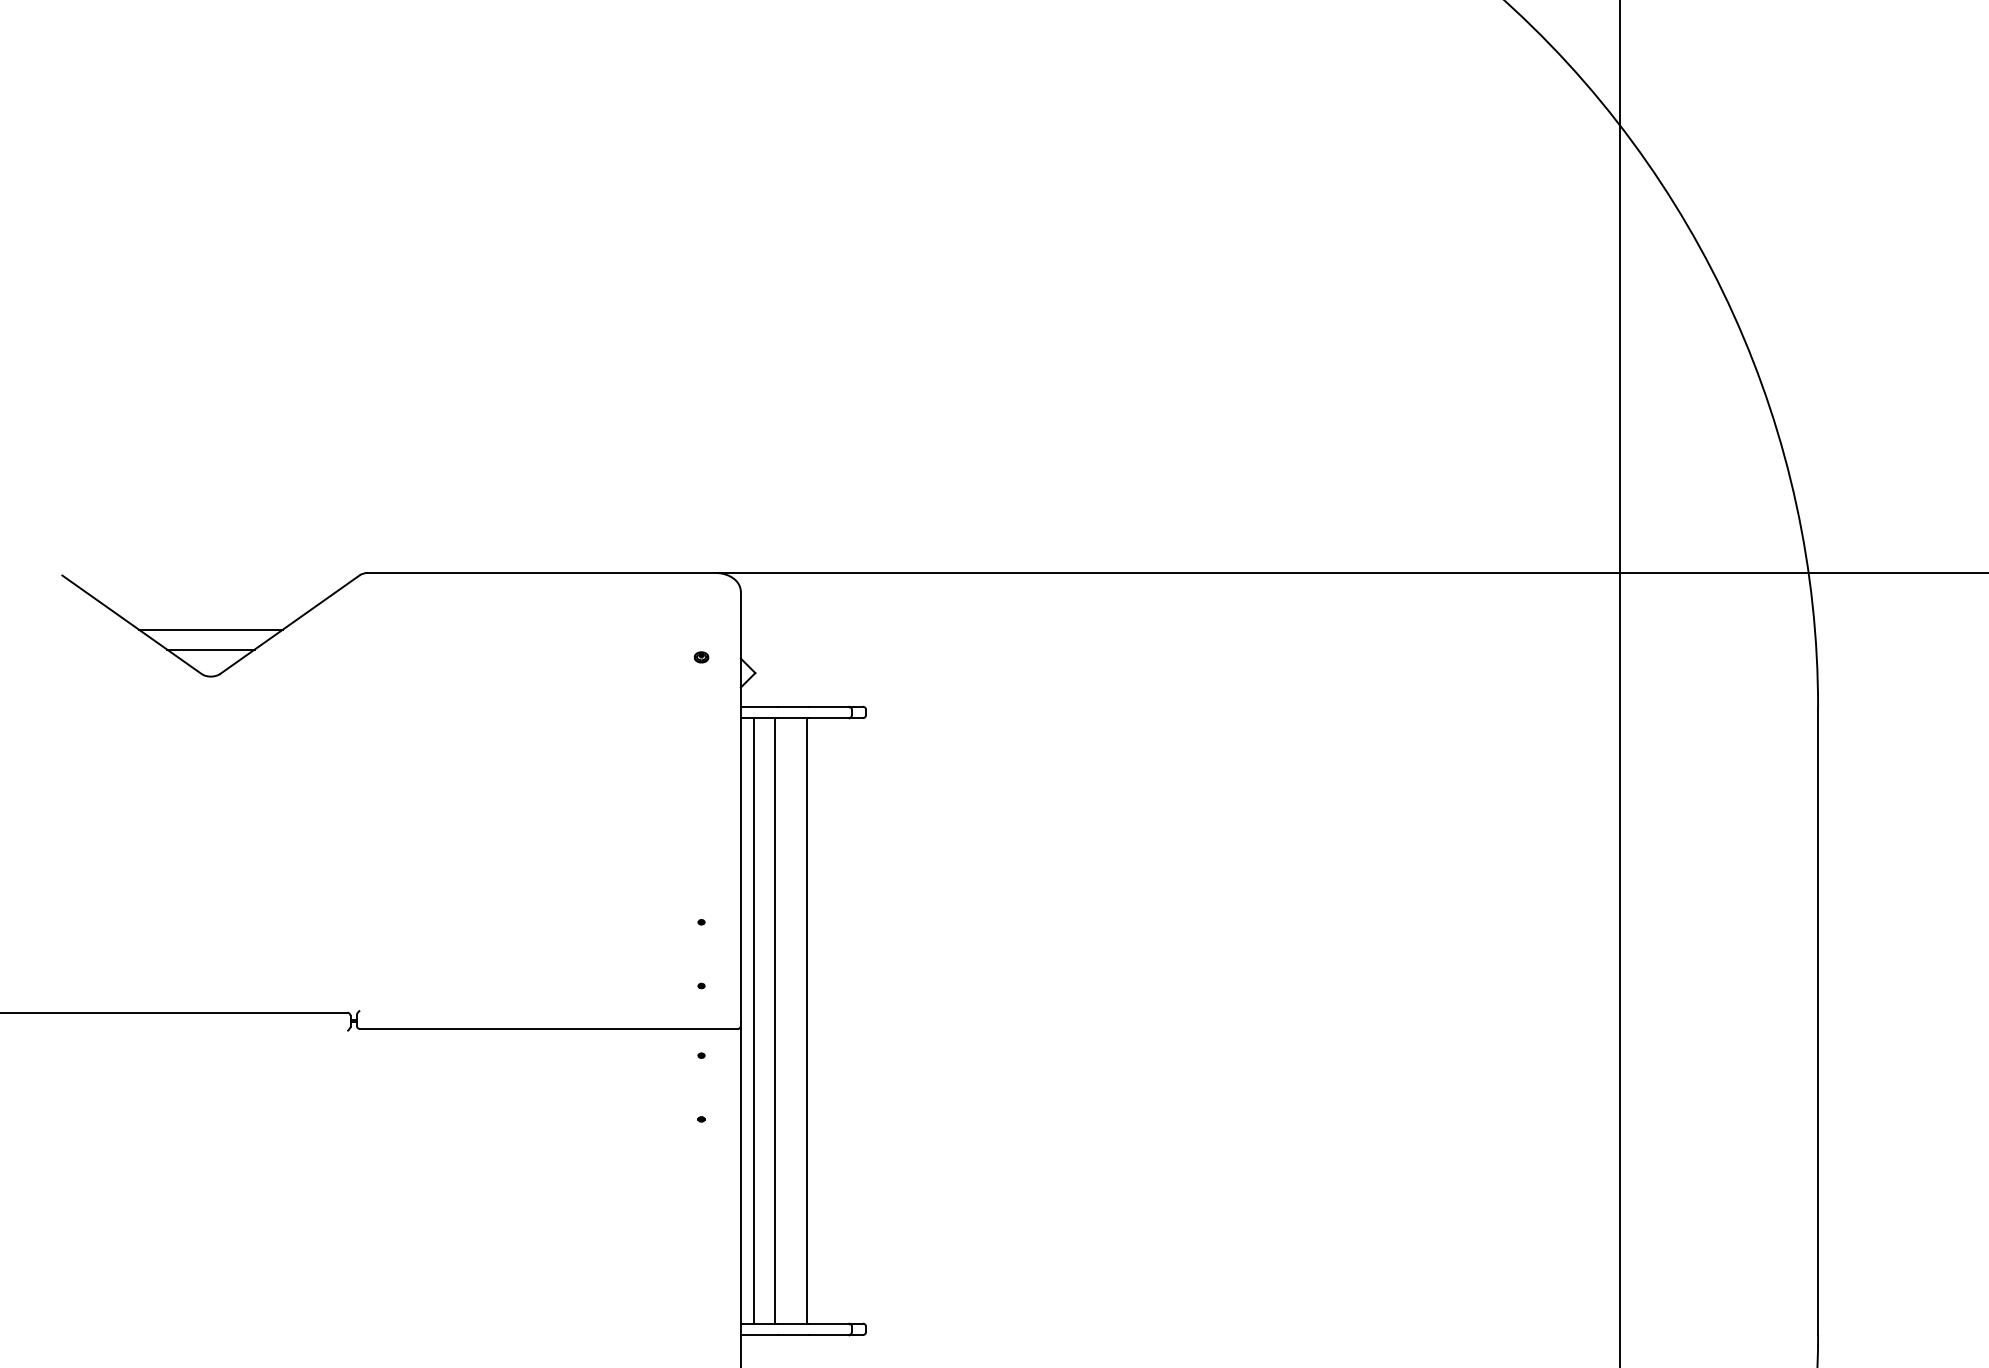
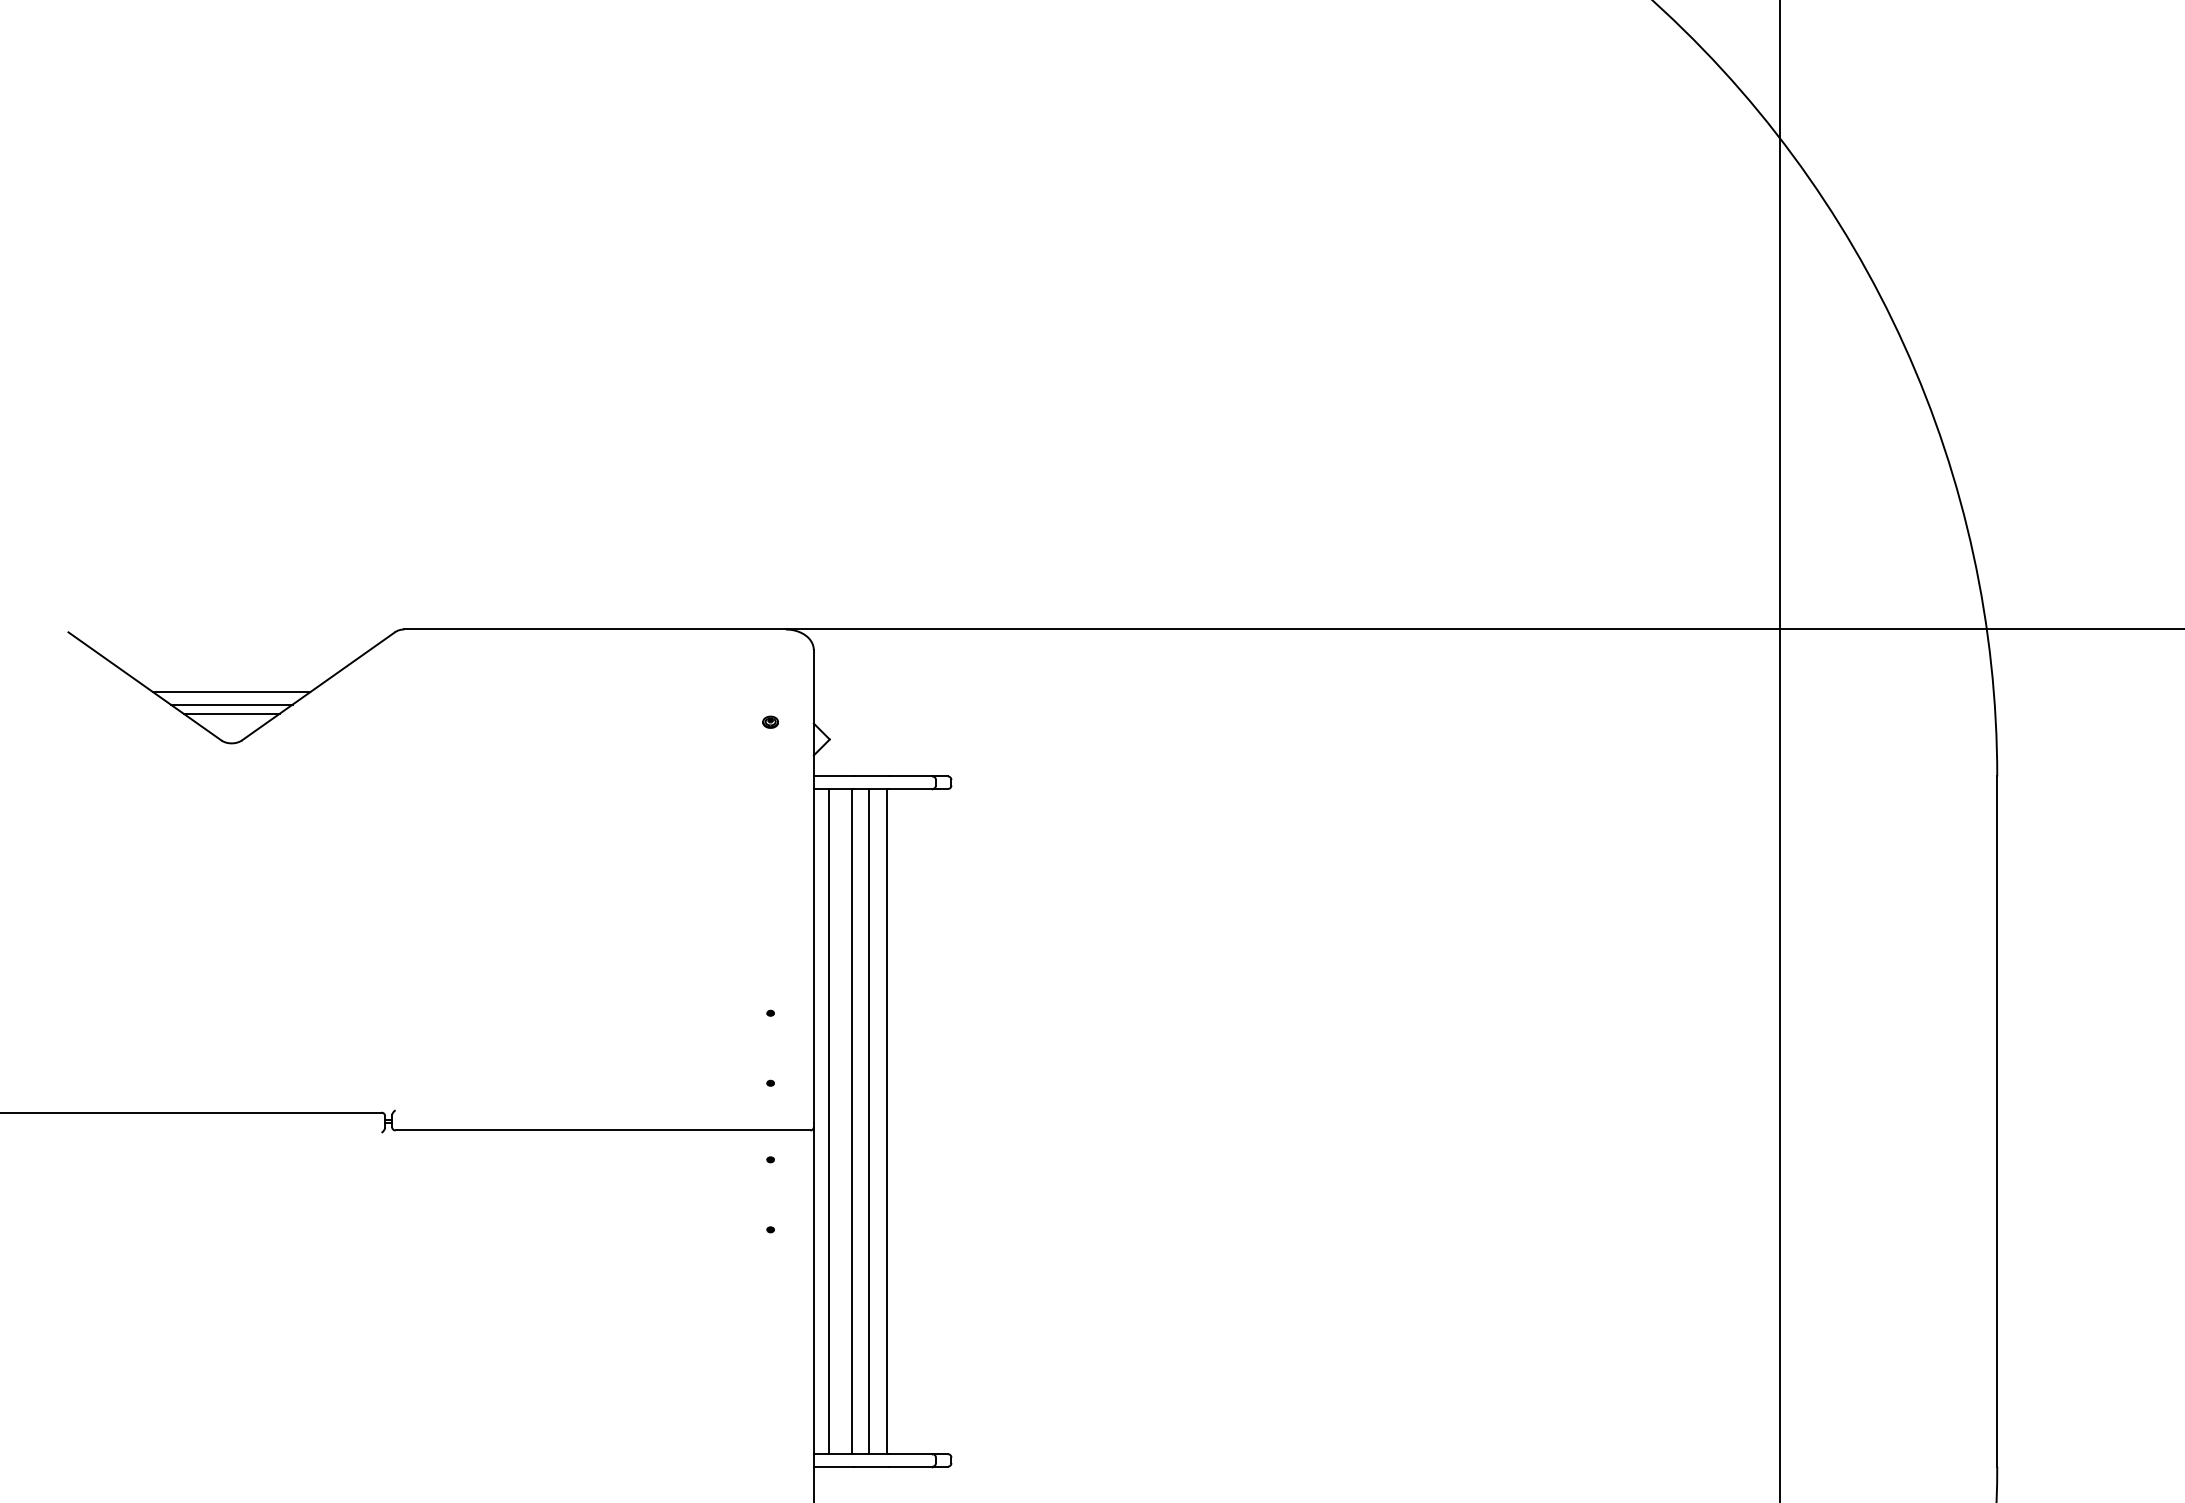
line: (210, 641) -> (231, 704), added
line: (791, 1020) -> (869, 1121), added

